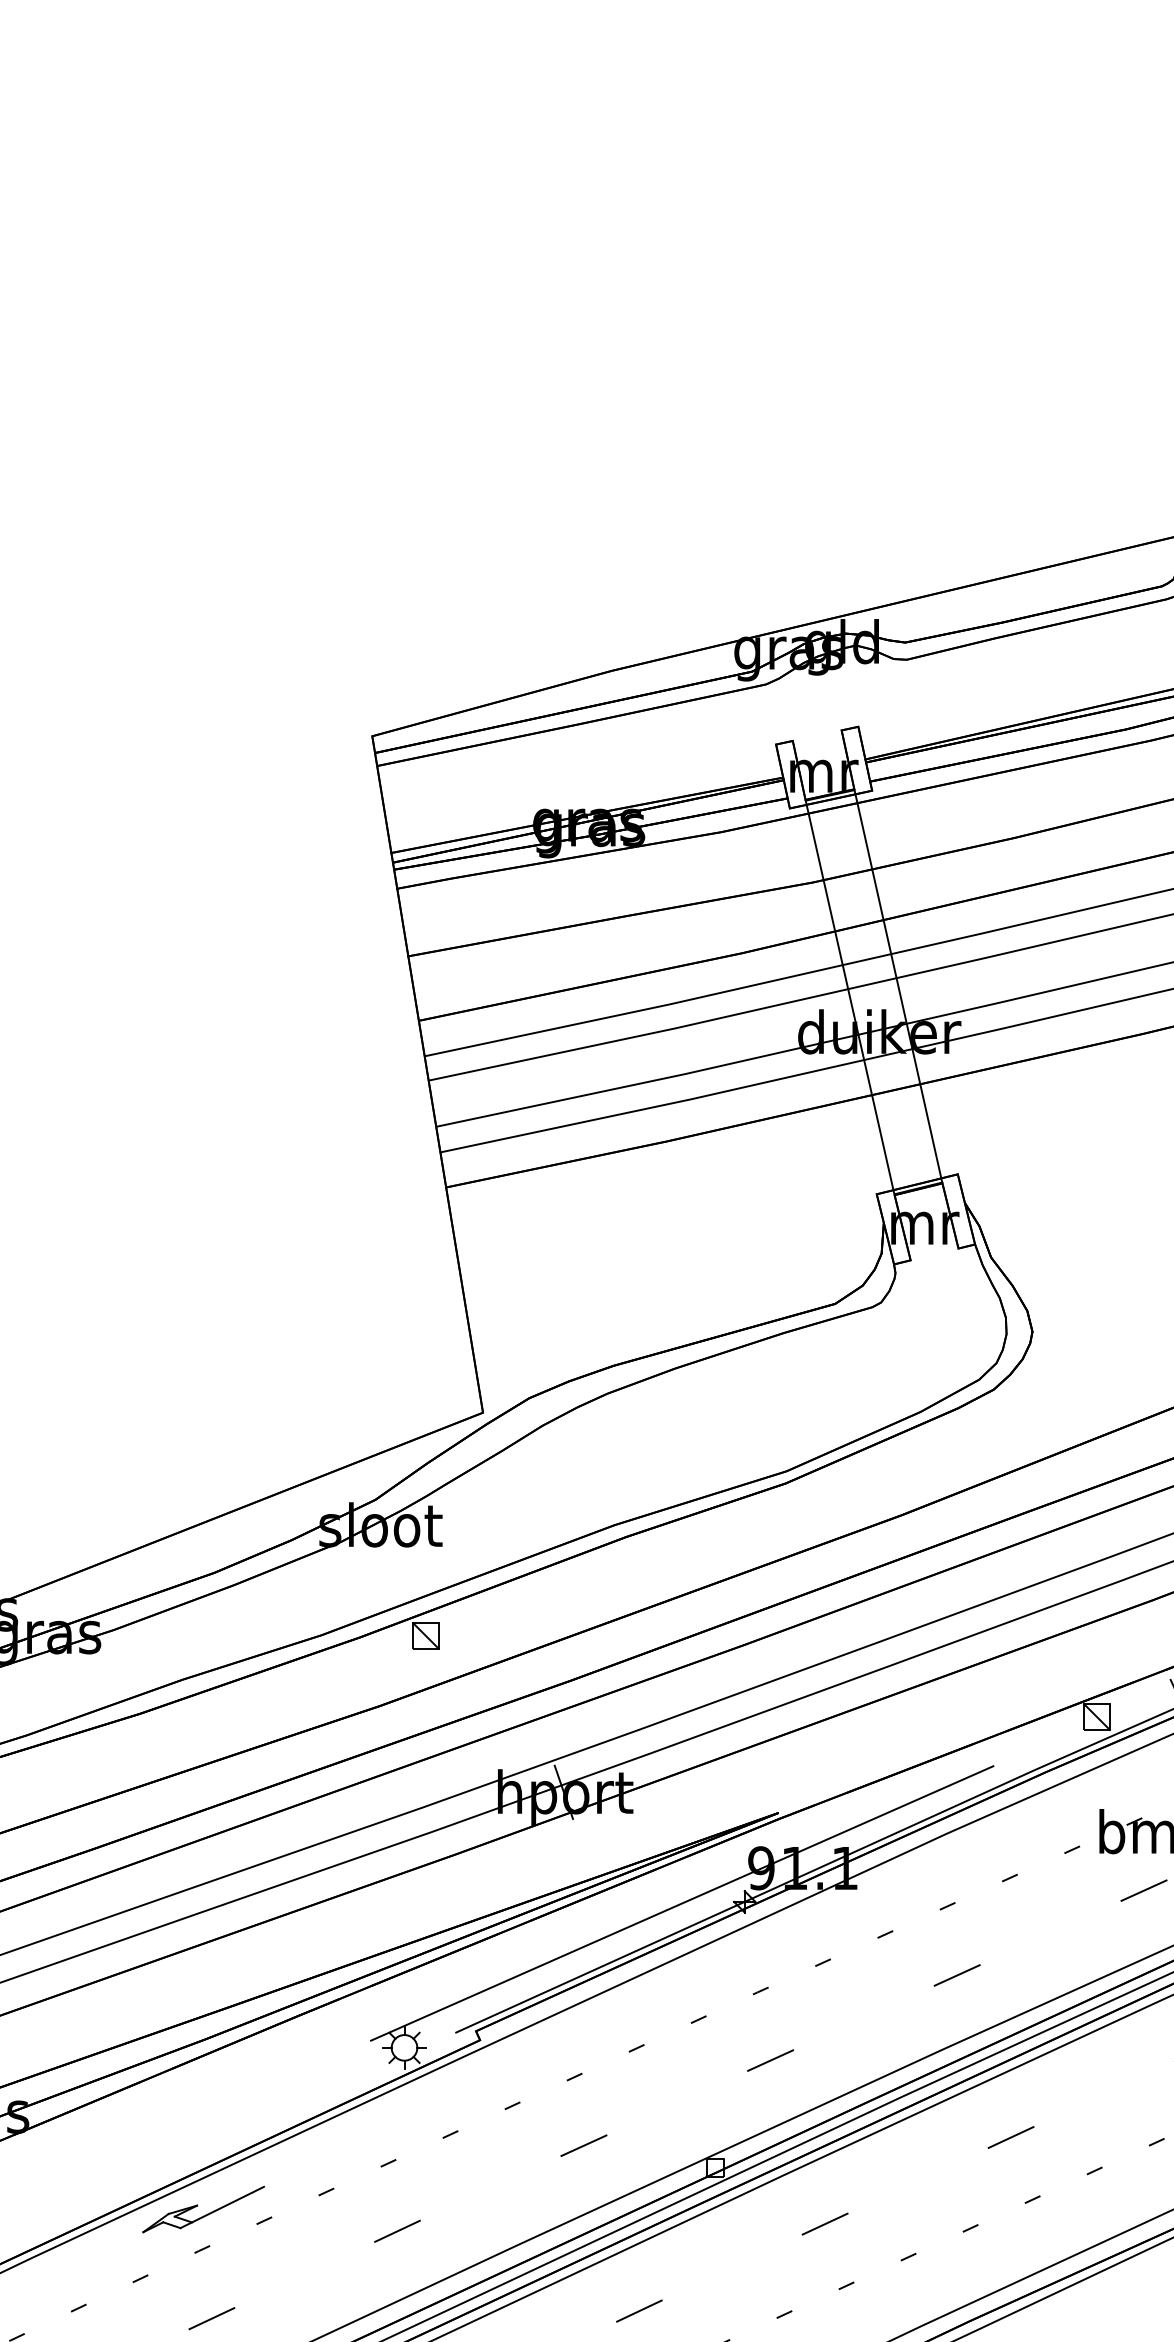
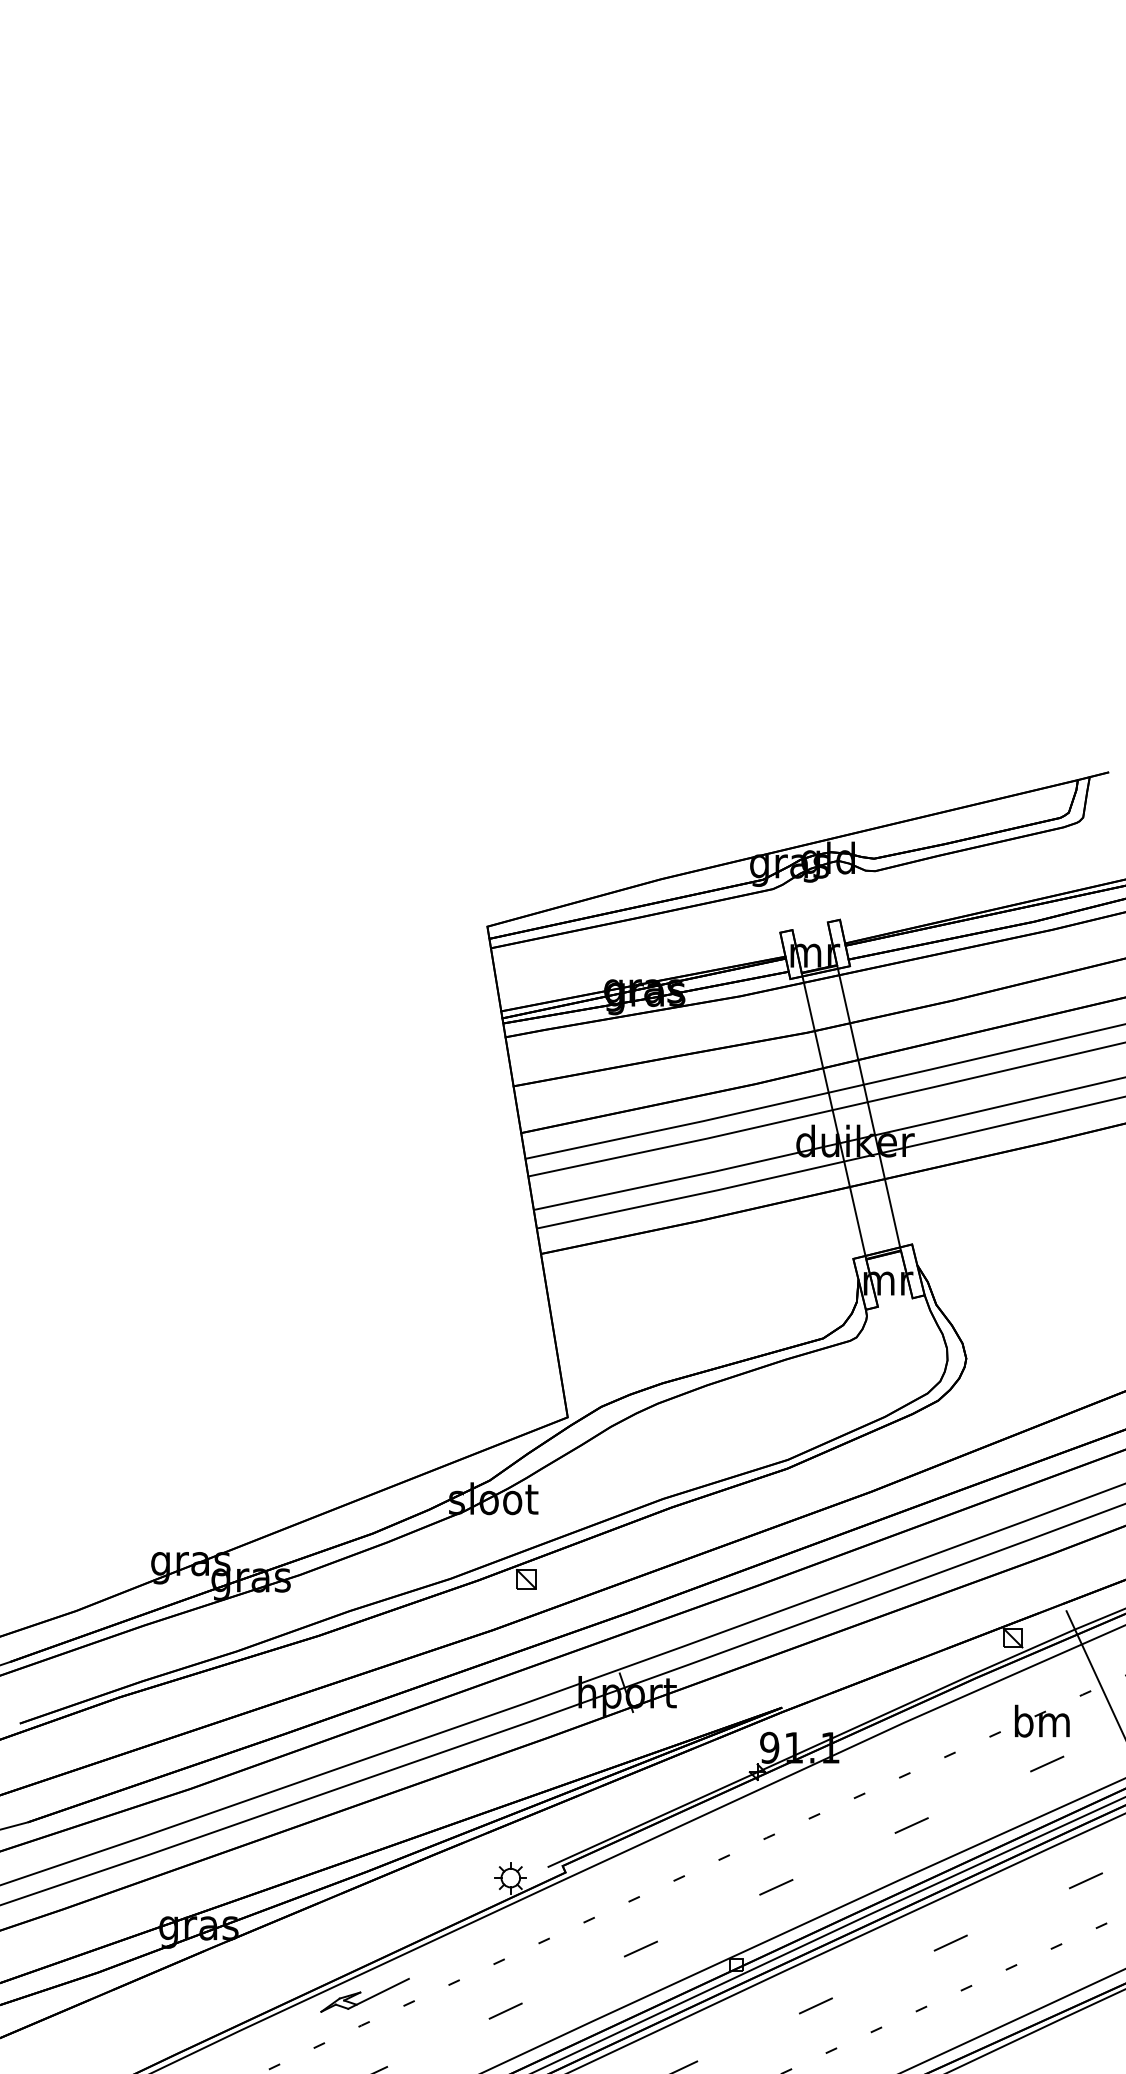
line: (681, 1902) -> (711, 1772), removed

